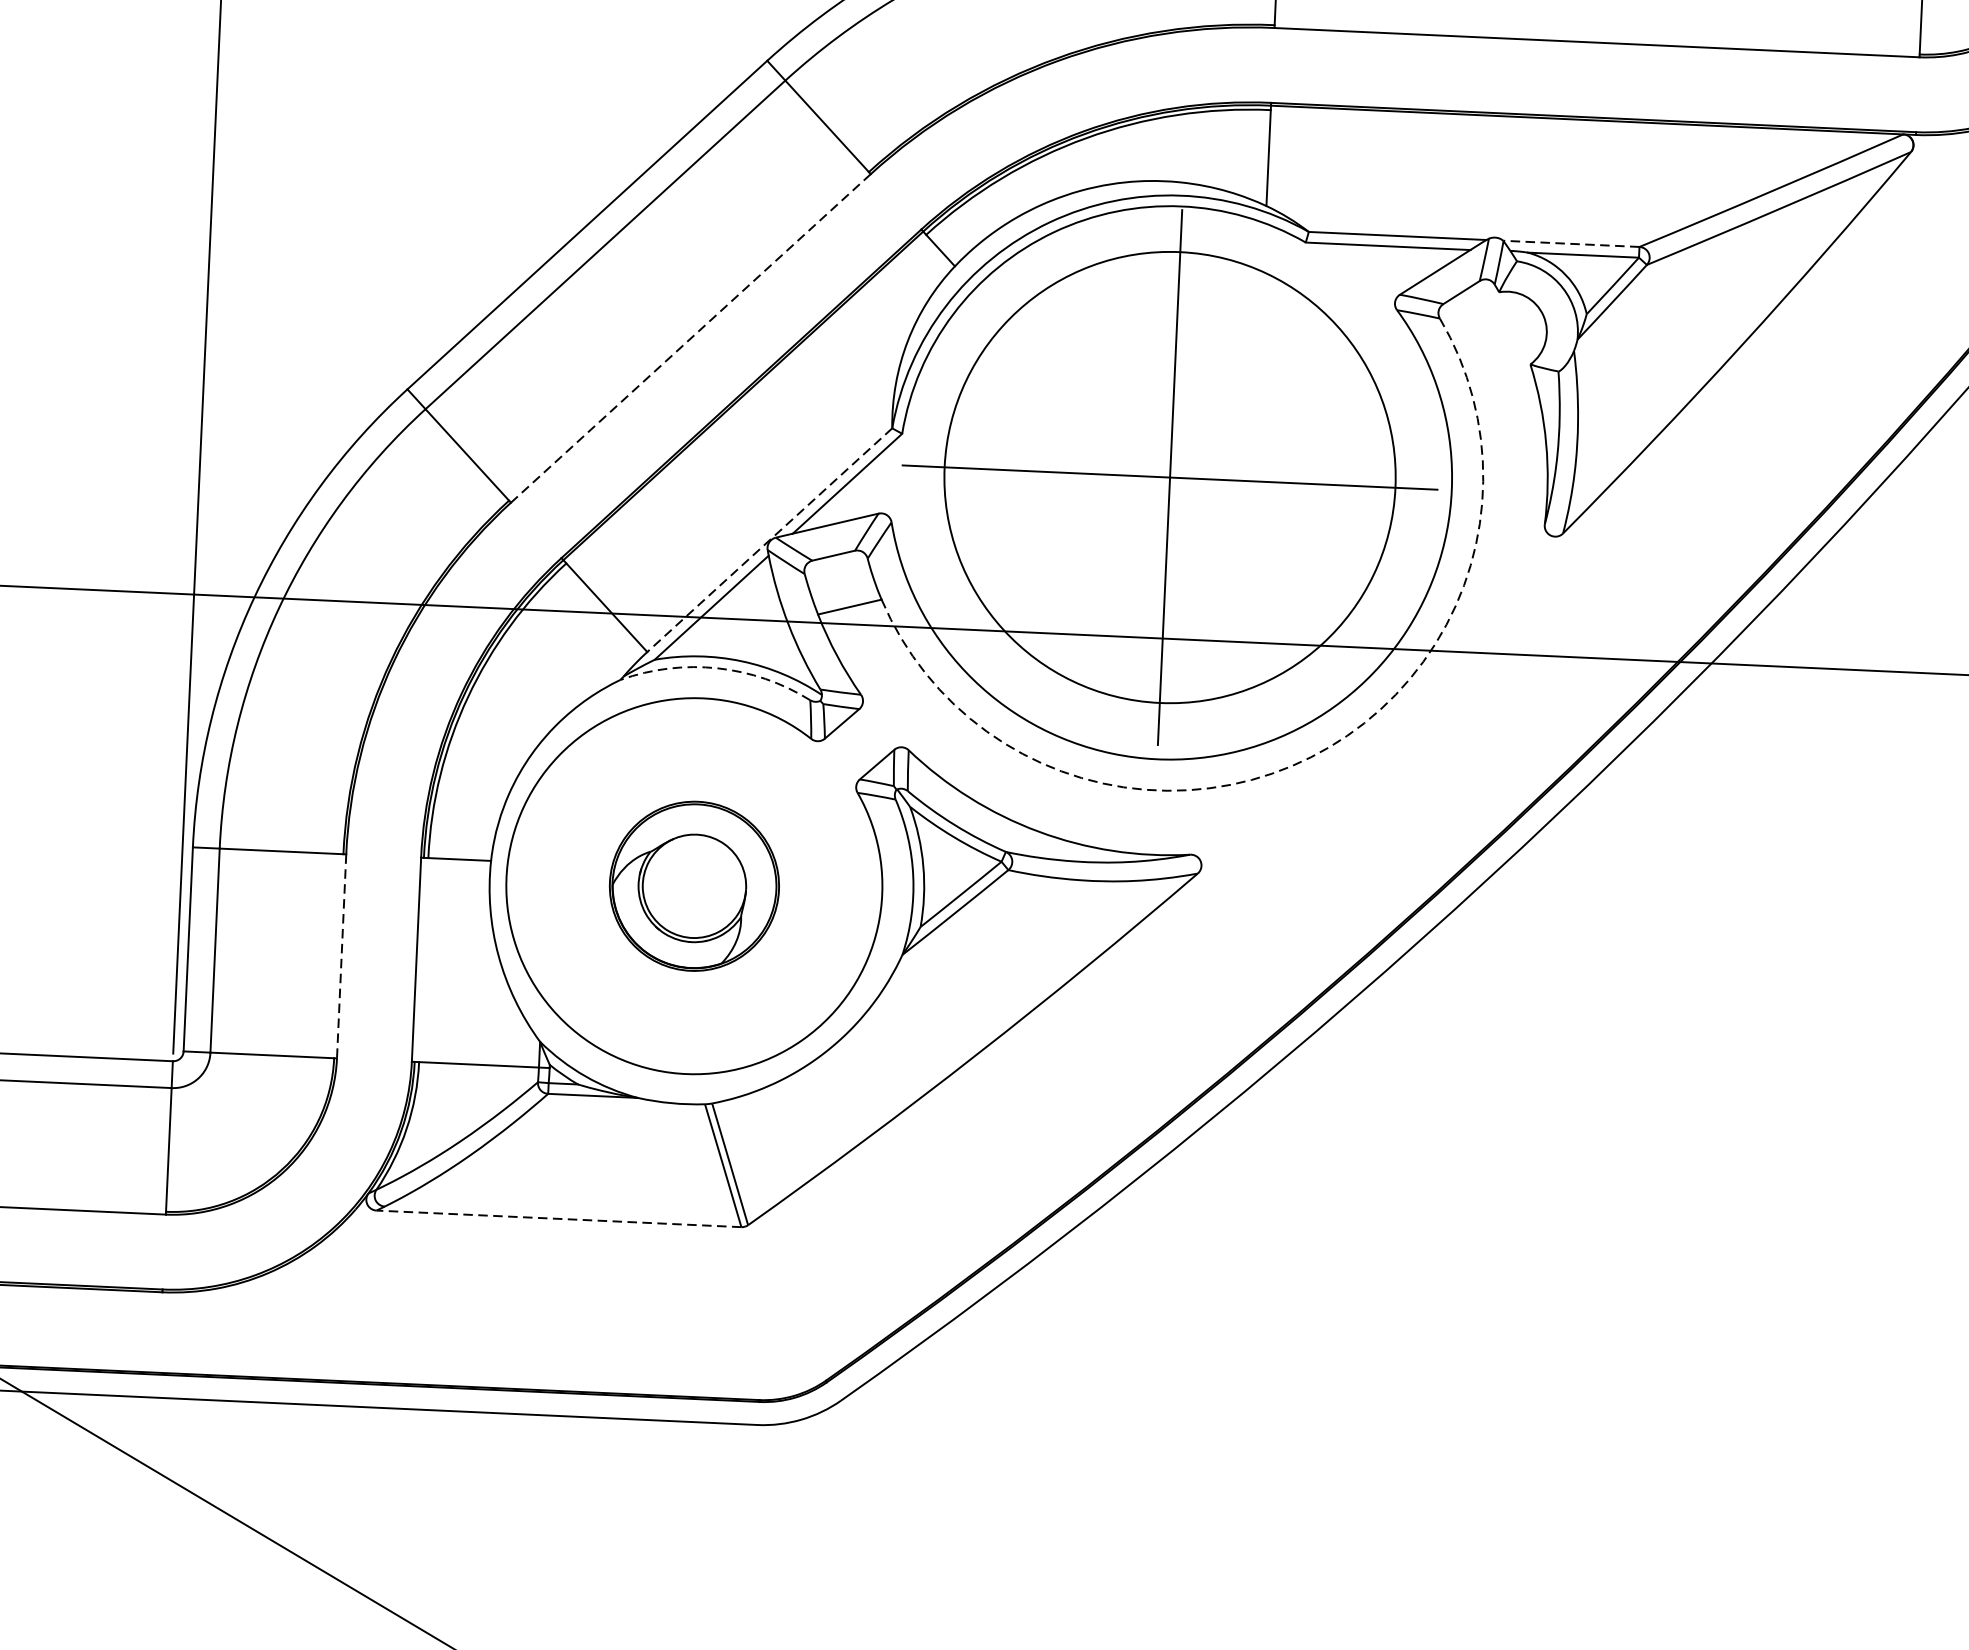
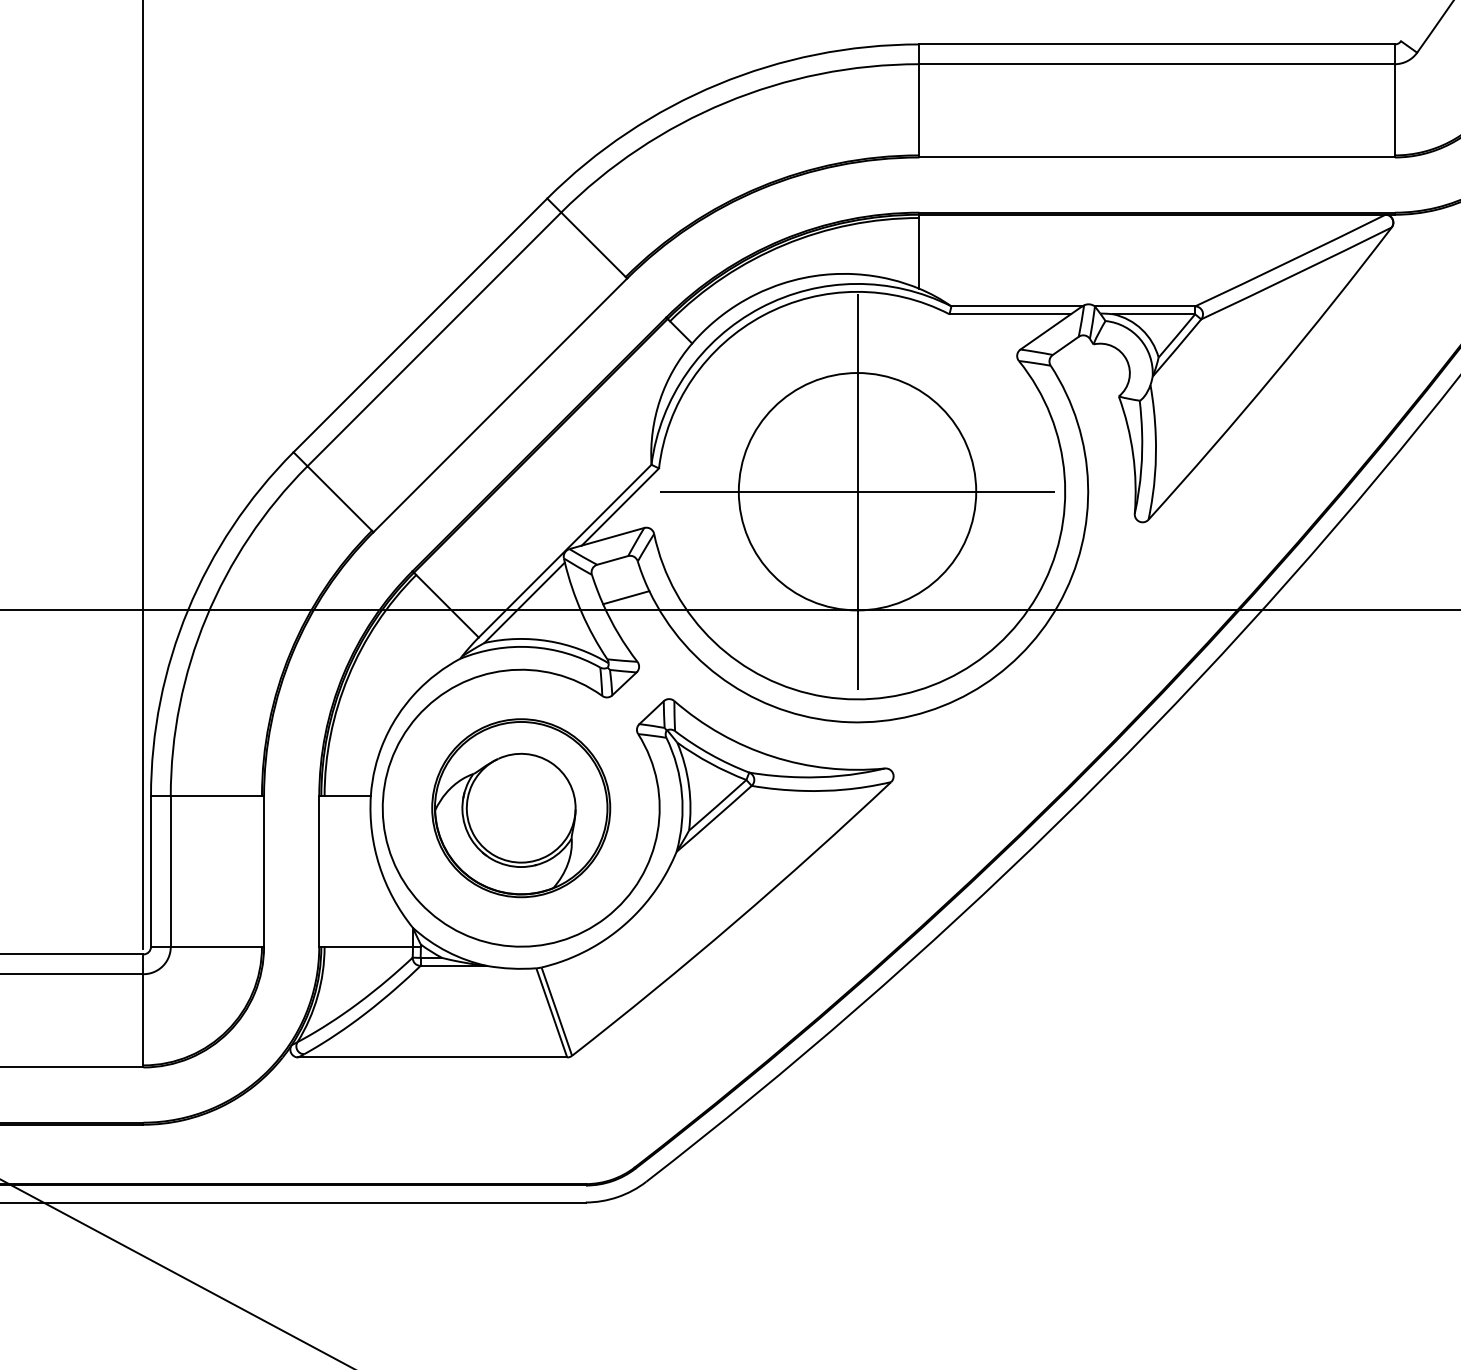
line: (1570, 244) -> (1144, 306), dashed -> solid
line: (691, 338) -> (500, 405), dashed -> solid
circle: (1170, 477) -> (857, 491), size x0.71
line: (768, 540) -> (564, 551), dashed -> solid
arc: (718, 668) -> (531, 647), dashed -> solid
arc: (1310, 756) -> (970, 692), dashed -> solid
part: (694, 886) -> (521, 808), size x1.43
line: (342, 957) -> (264, 872), dashed -> solid
line: (558, 1218) -> (432, 1057), dashed -> solid

